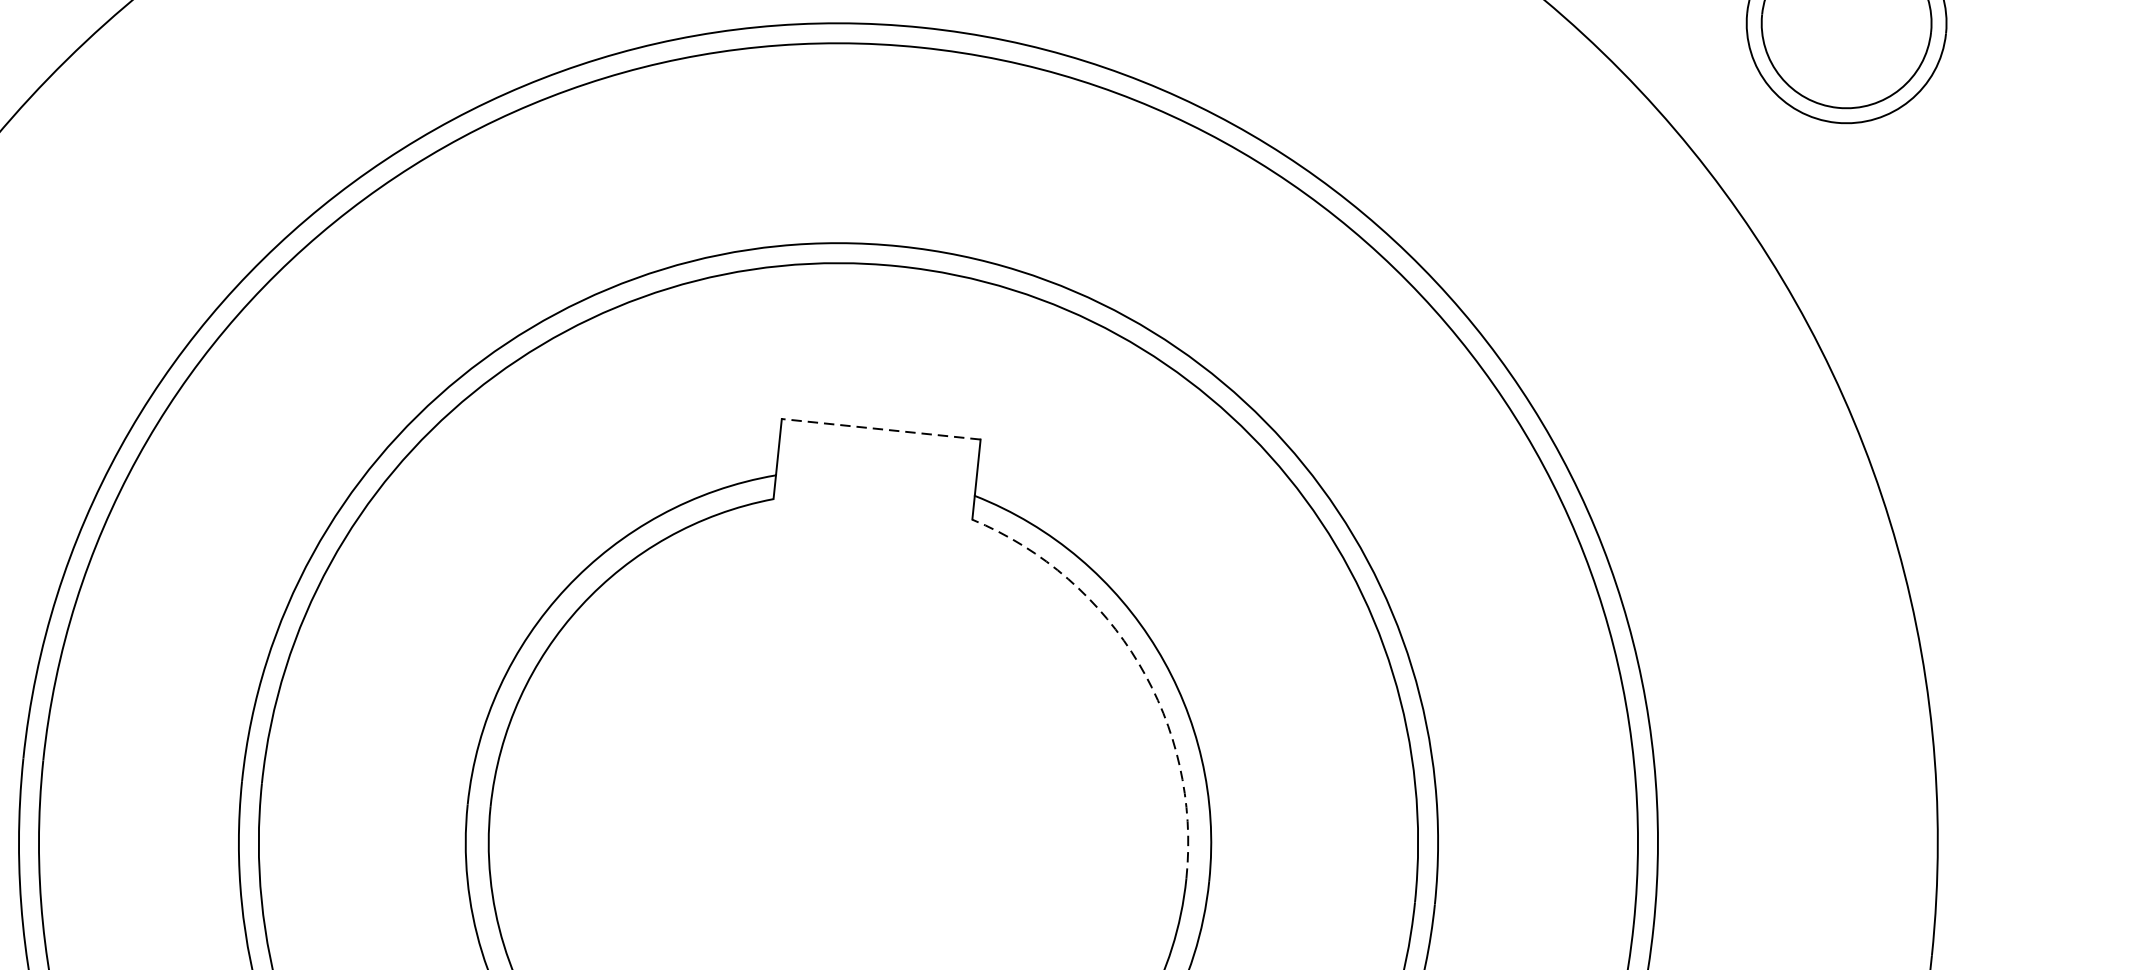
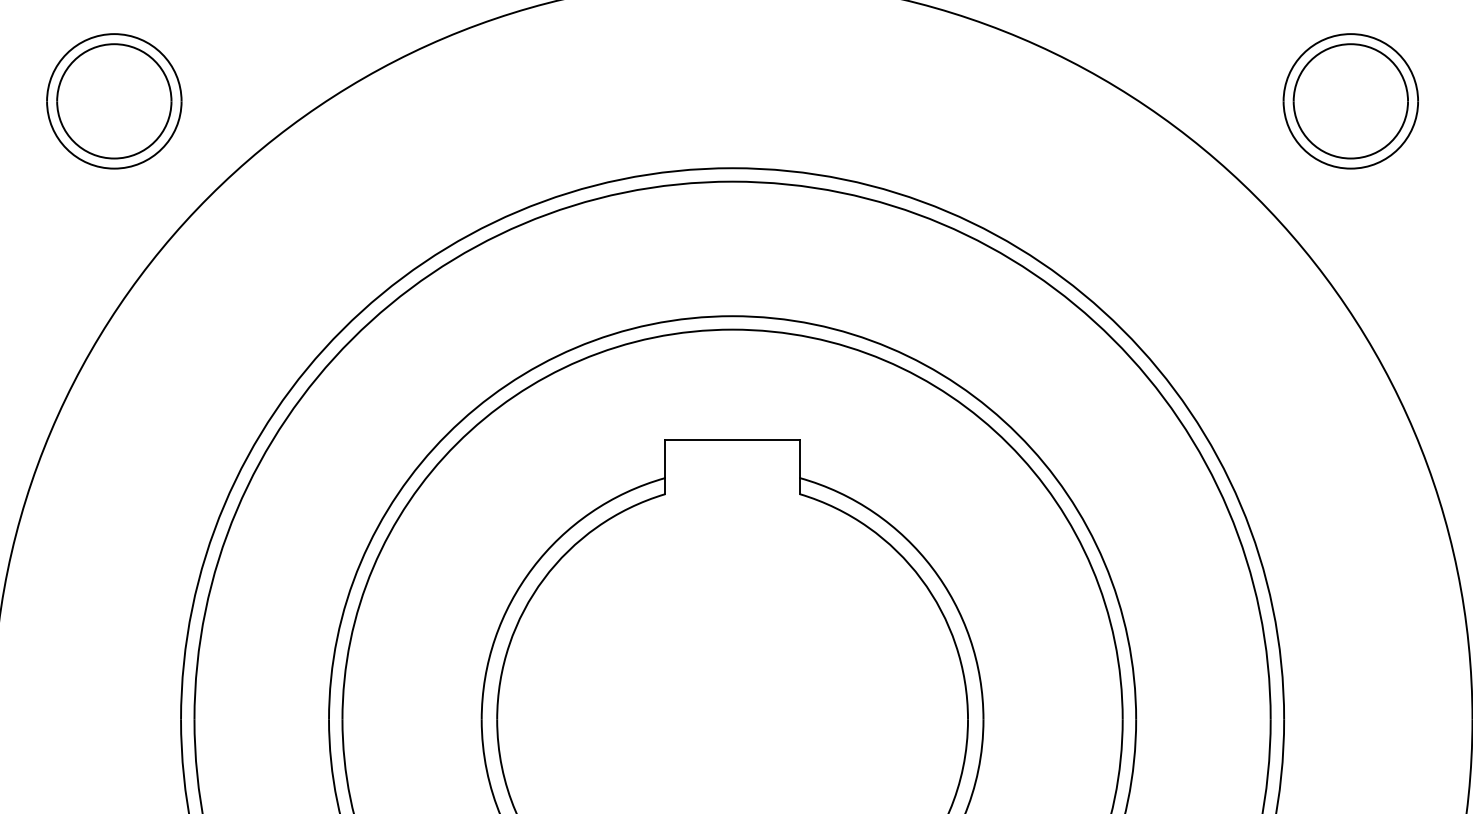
line: (881, 428) -> (732, 439), dashed -> solid
arc: (1139, 664) -> (921, 579), dashed -> solid

